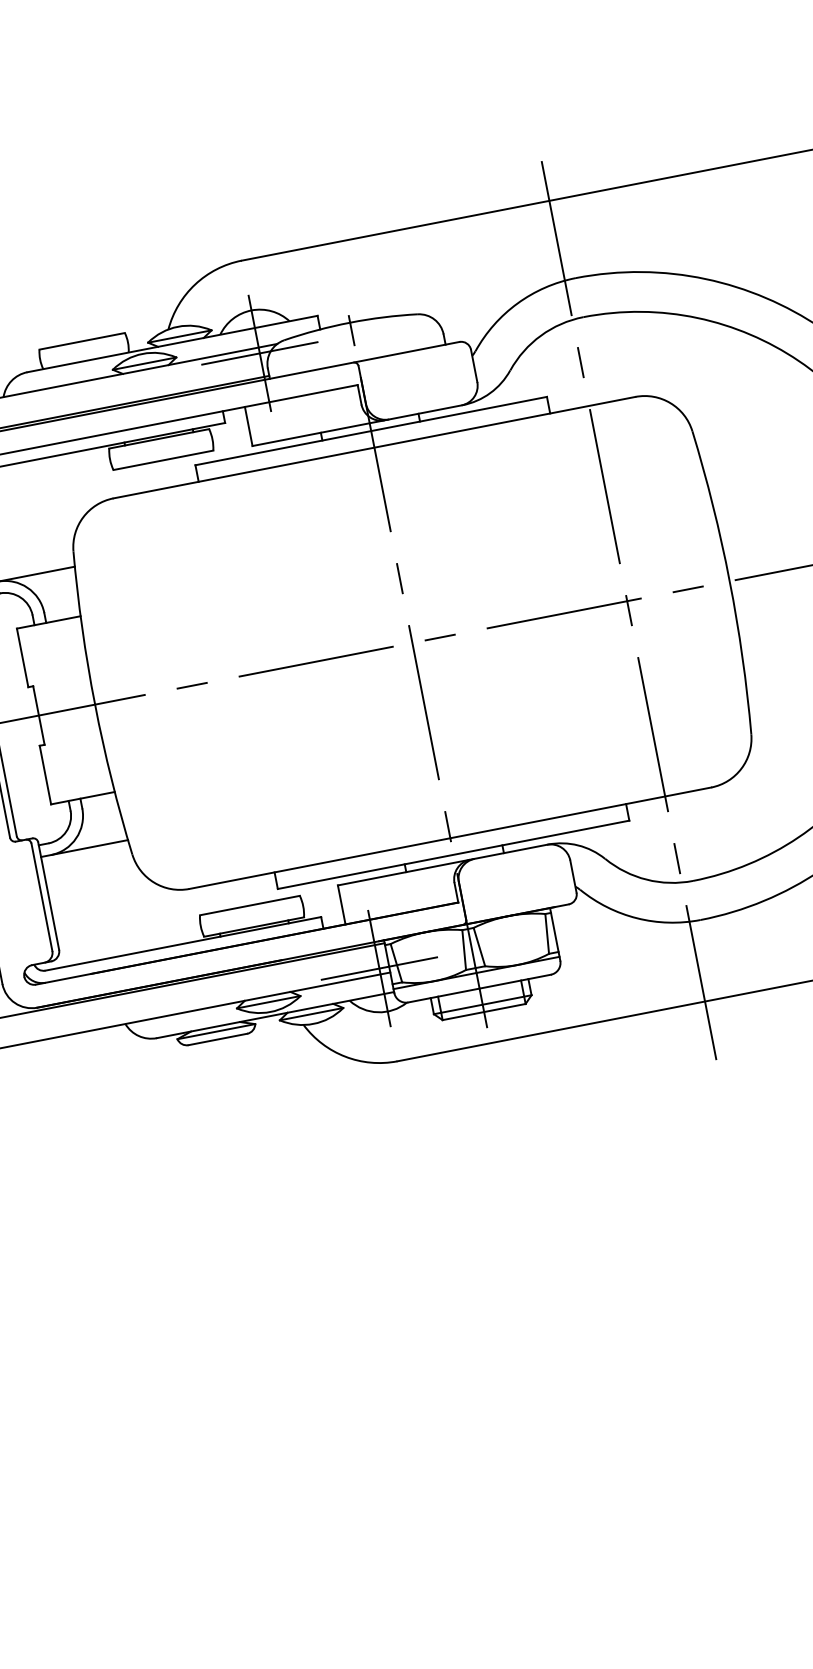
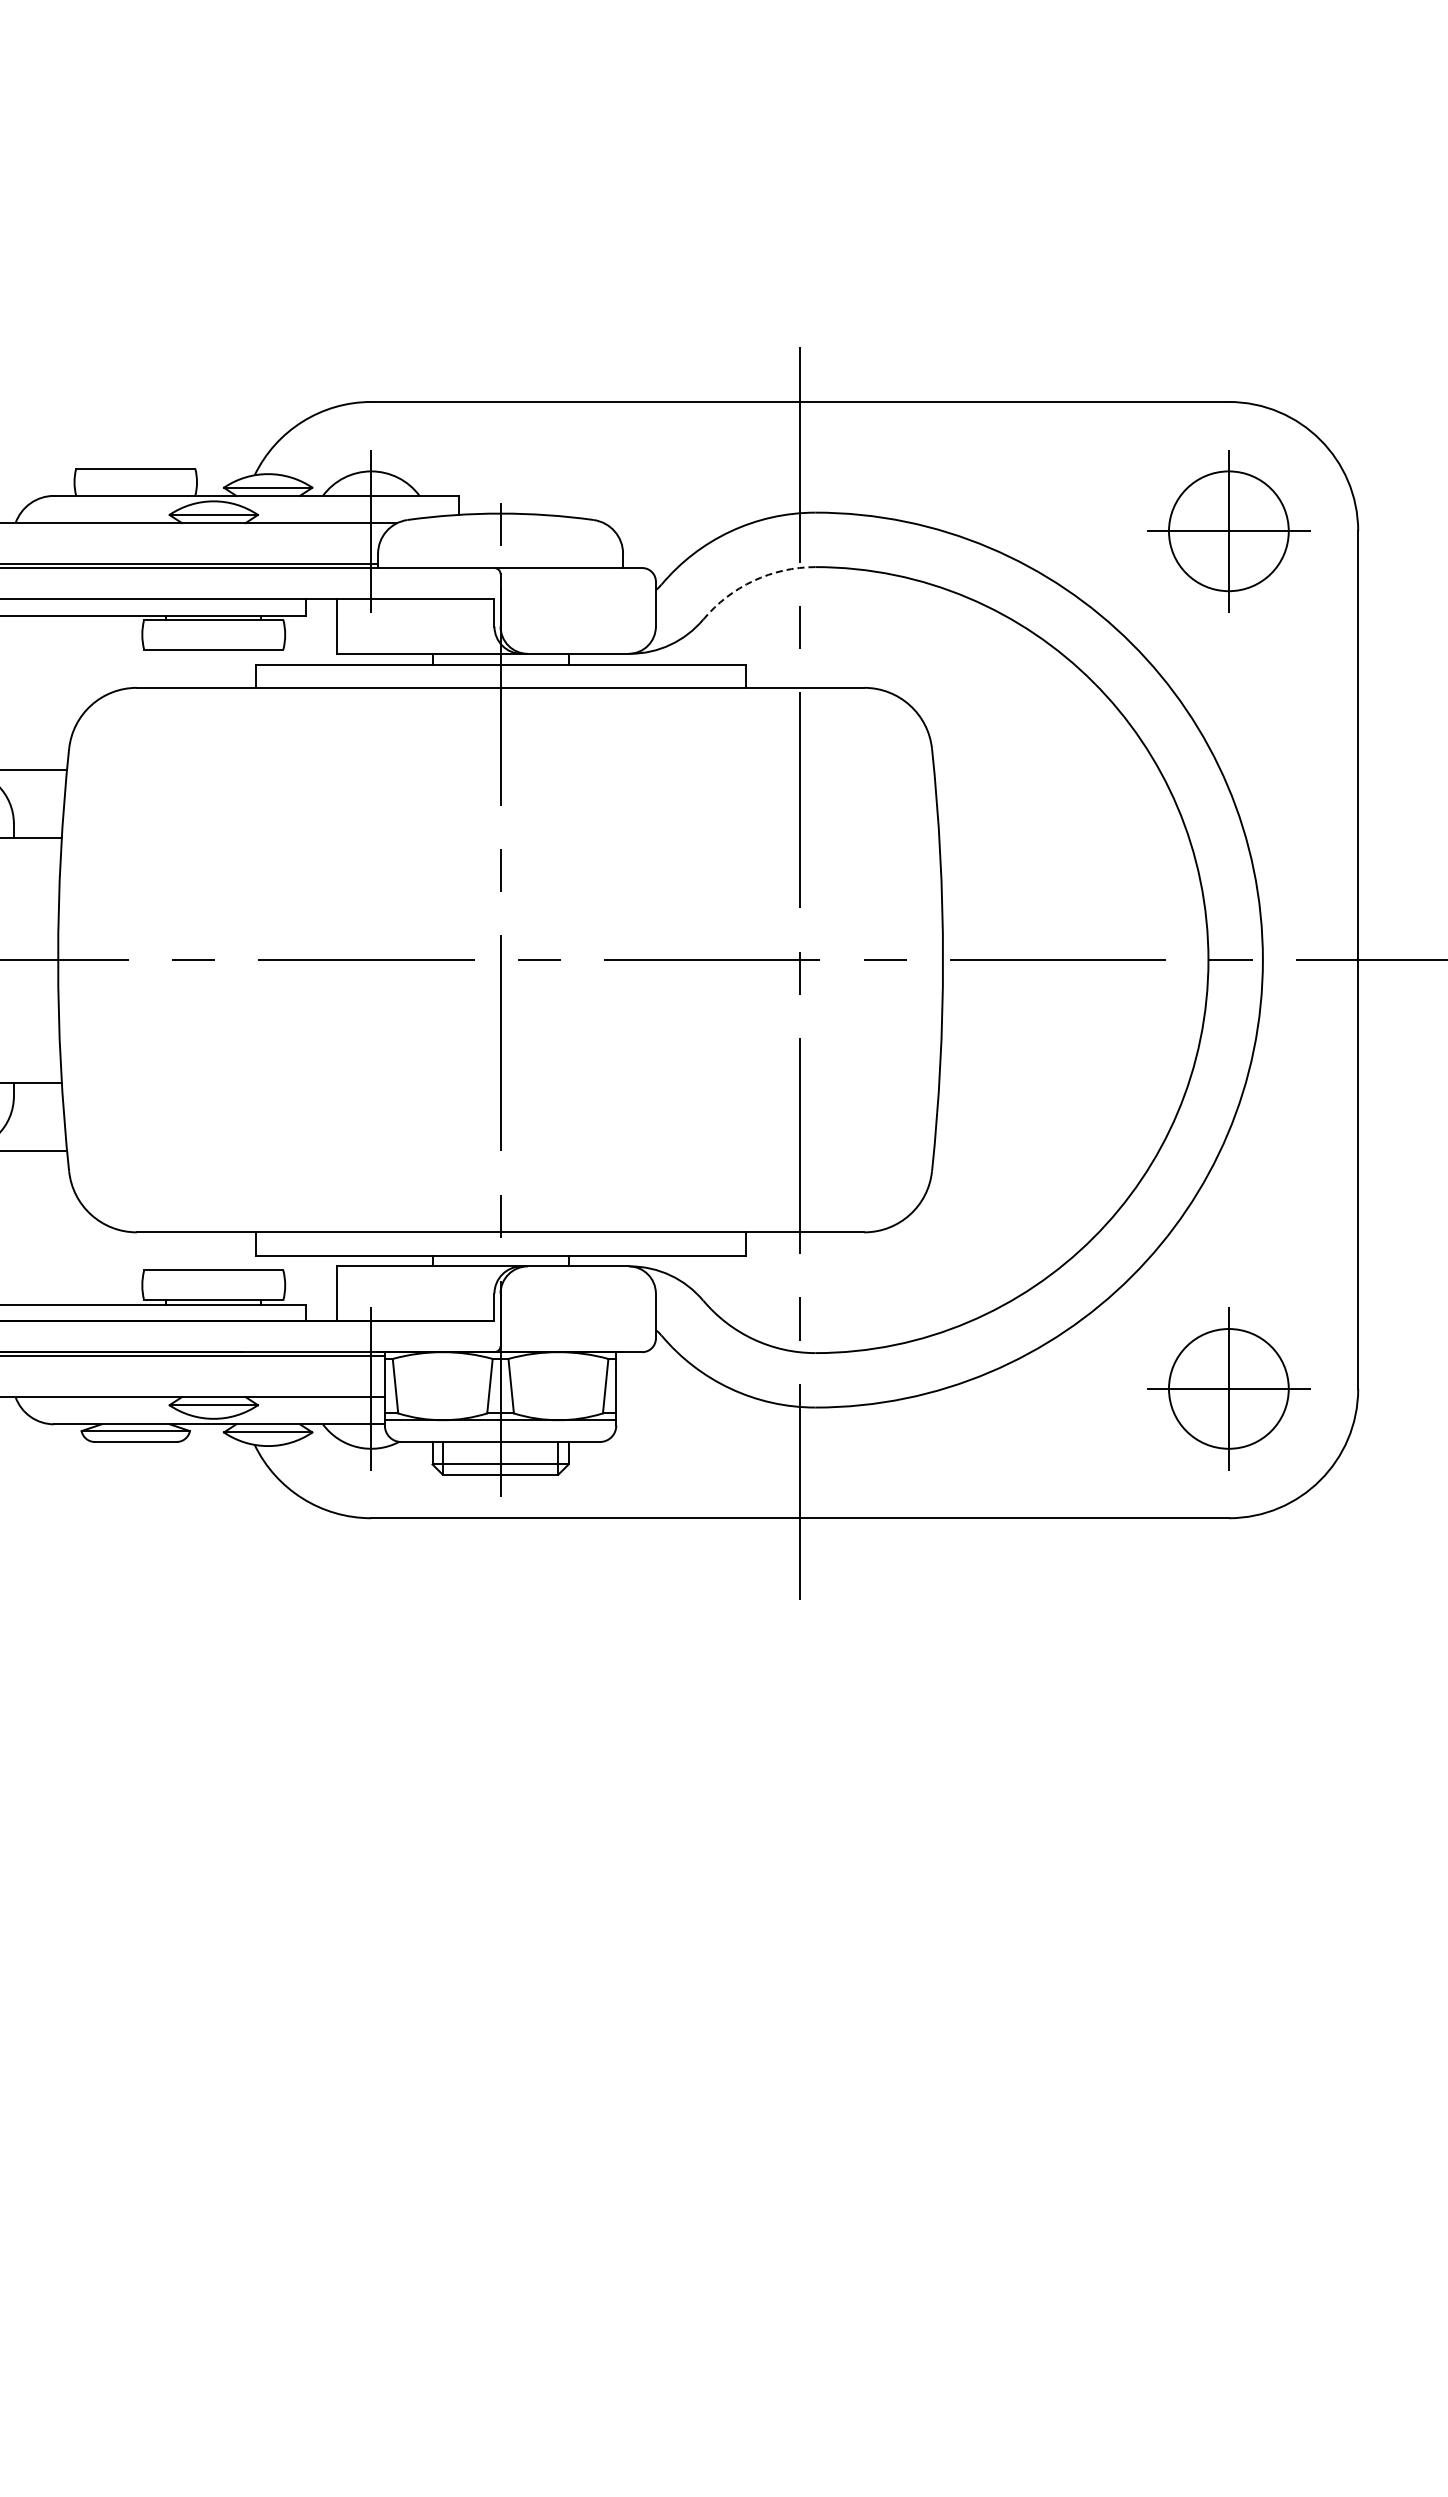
arc: (540, 335) -> (753, 580), solid -> dashed
line: (259, 353) -> (370, 531), removed
line: (378, 968) -> (370, 1388), removed

